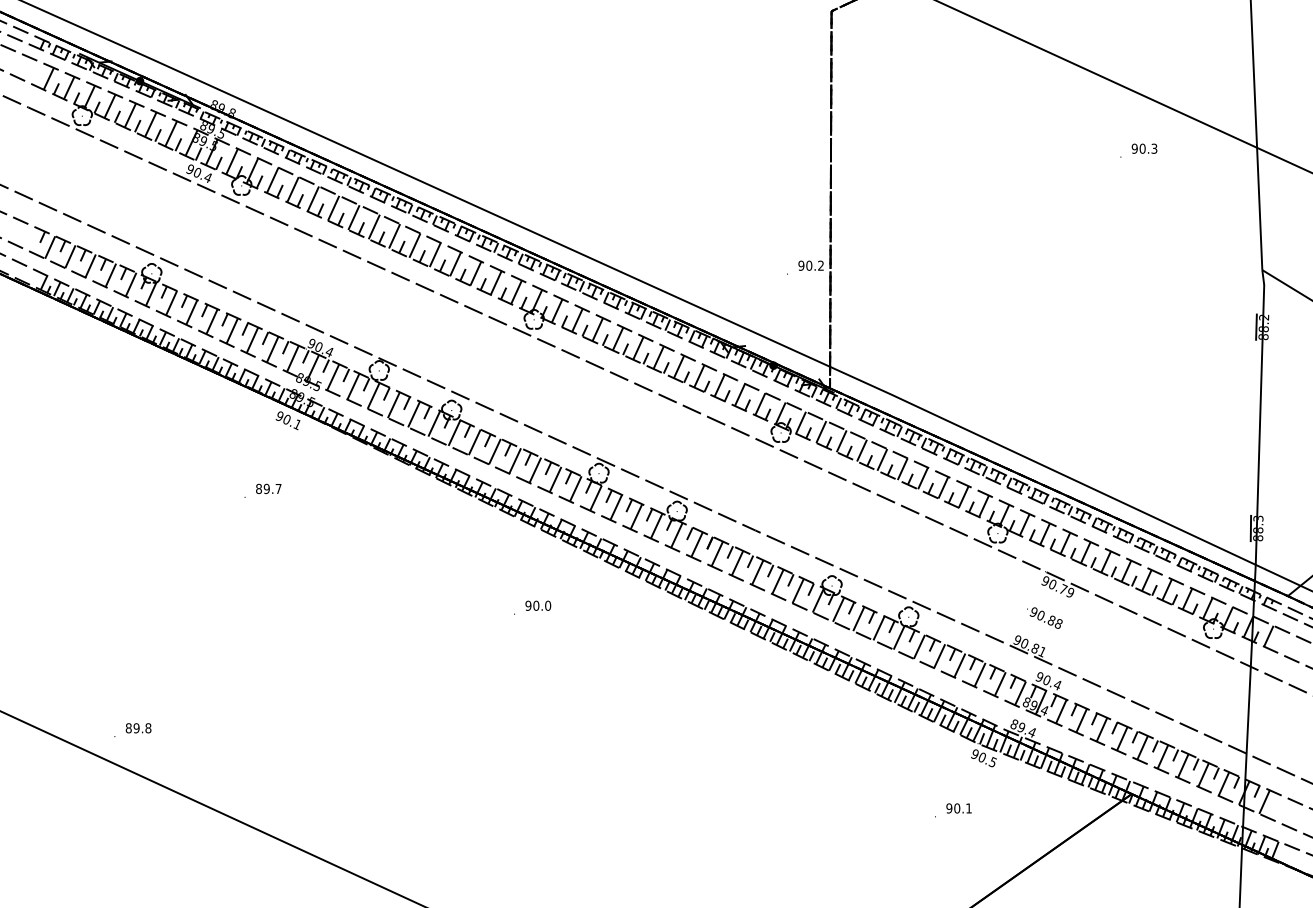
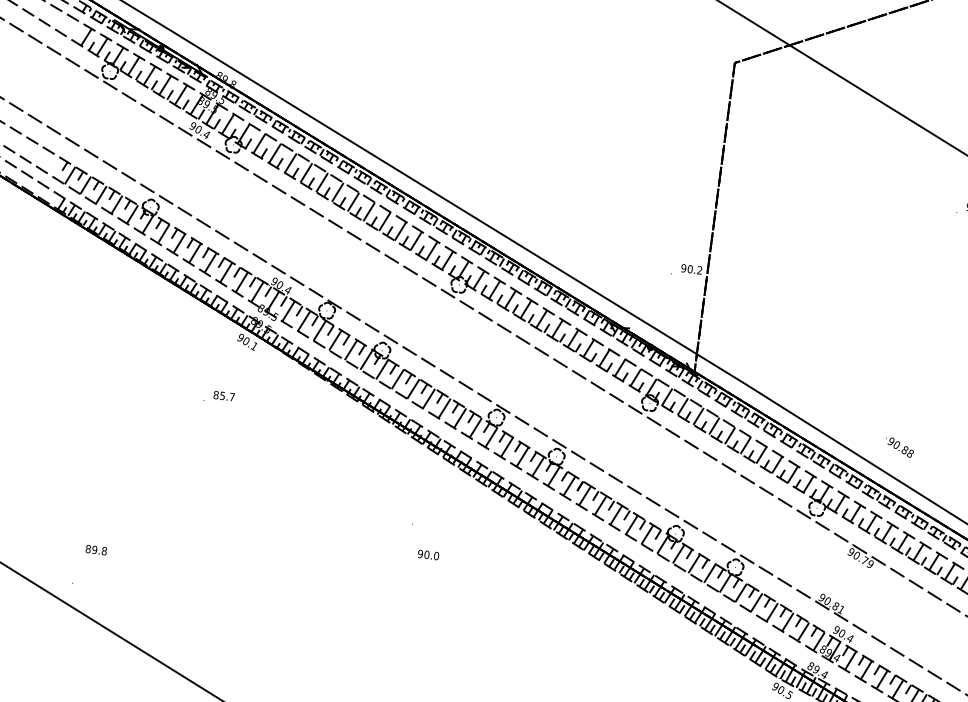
text: (266, 488) -> (222, 395), 89.7 -> 85.7
text: (538, 605) -> (428, 554), moved
text: (1044, 617) -> (899, 446), moved
text: (138, 728) -> (96, 550), moved

